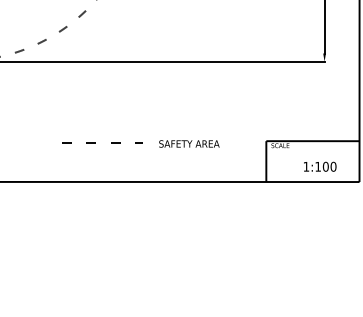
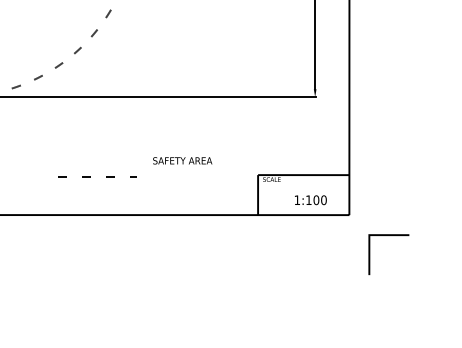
text: (189, 143) -> (182, 160), moved

